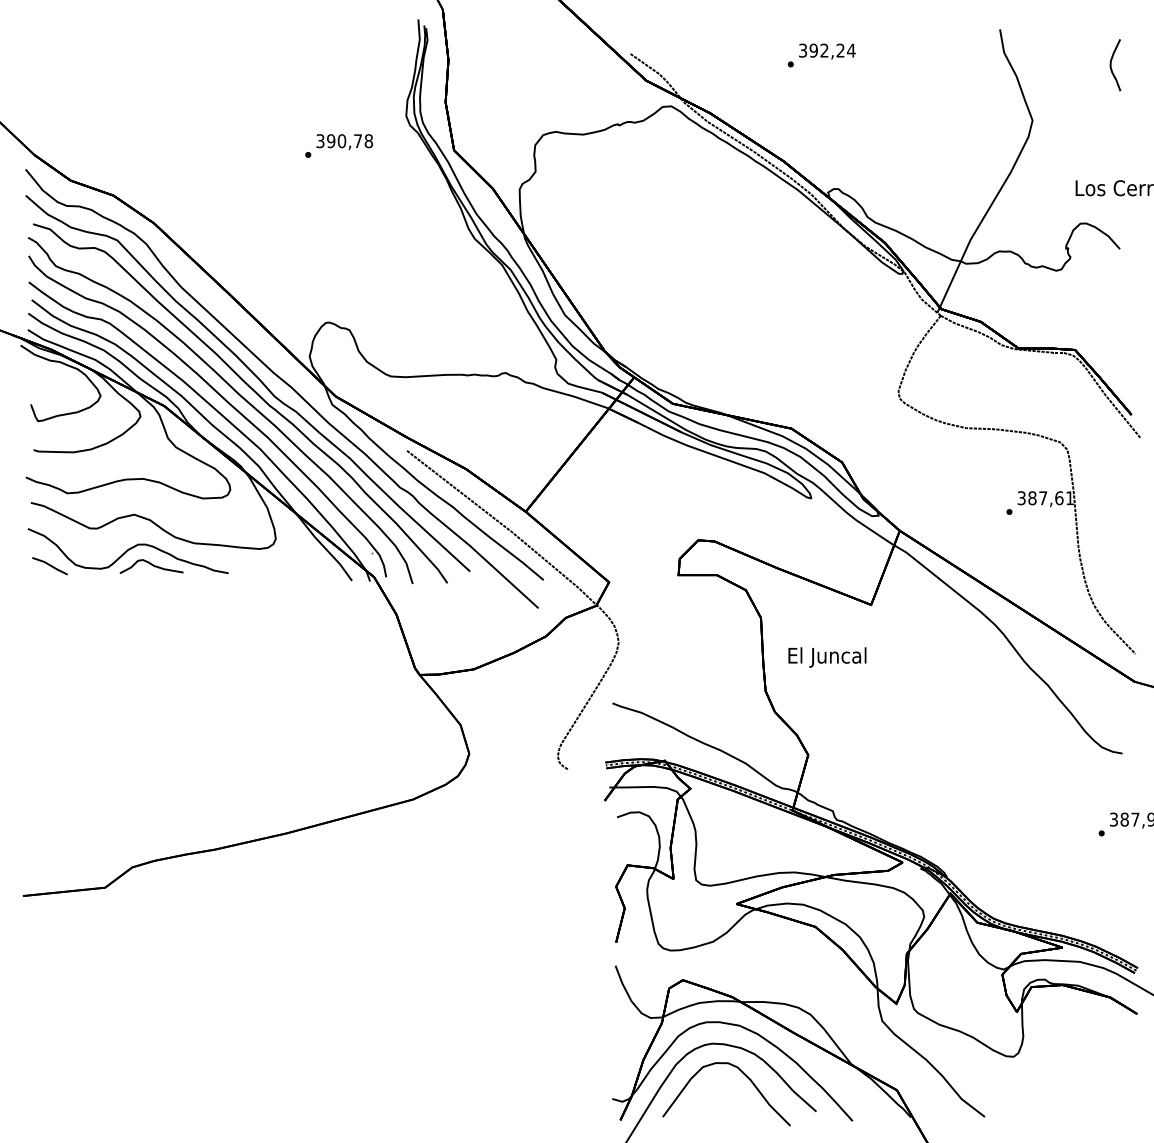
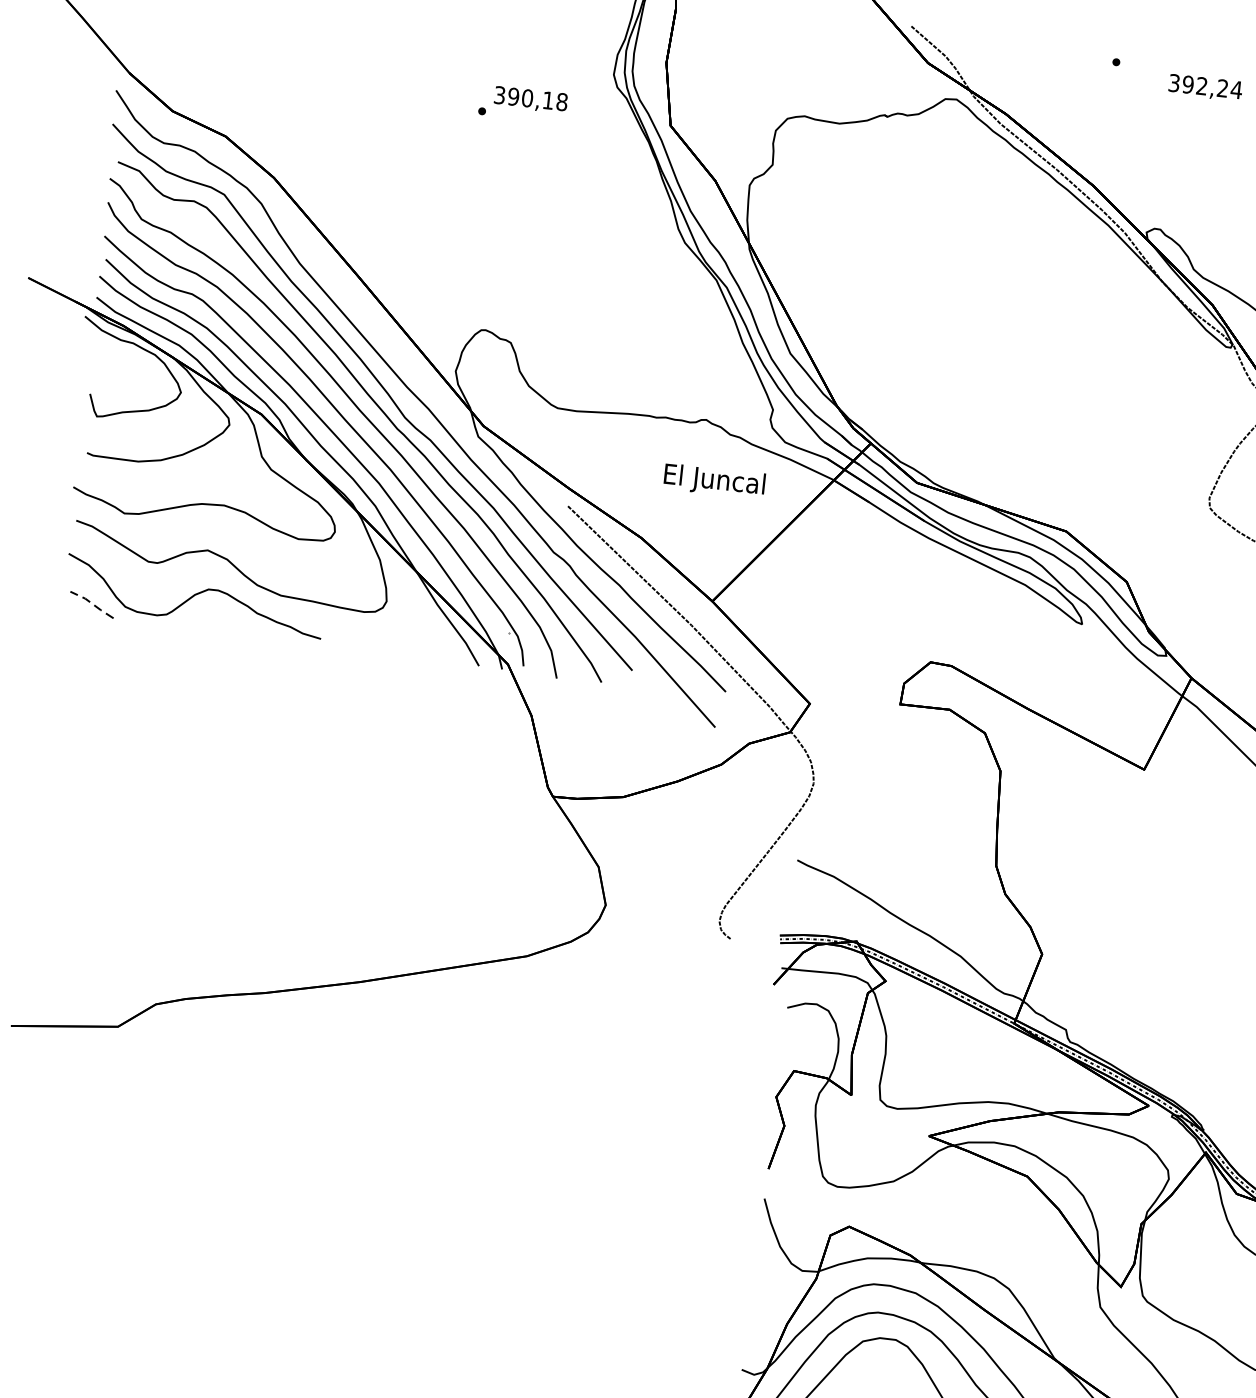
text: (827, 51) -> (1205, 87), moved
text: (357, 140) -> (547, 99), 390,78 -> 390,18
line: (50, 565) -> (92, 604), solid -> dashed
curve: (151, 565) -> (222, 618), removed
text: (827, 657) -> (714, 481), moved

